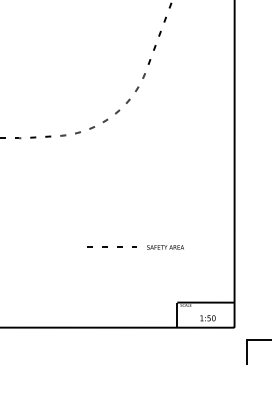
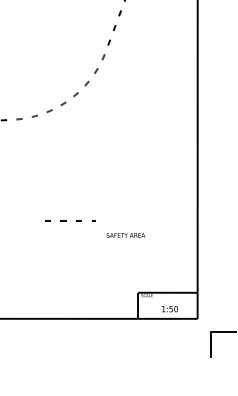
line: (107, 246) -> (65, 220), moved

